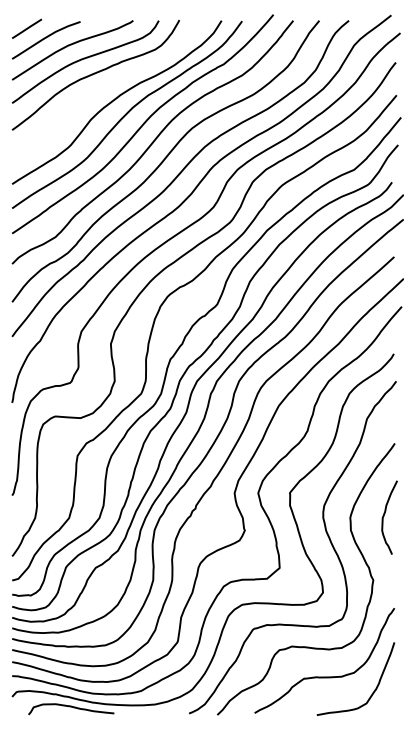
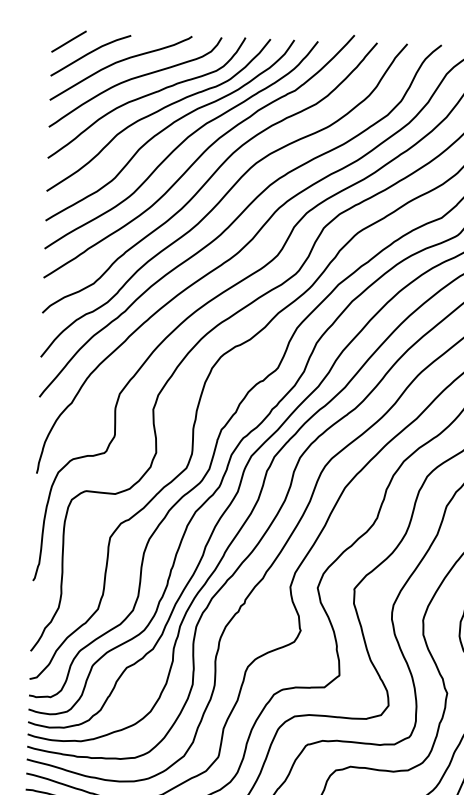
curve: (105, 87) -> (157, 112), added

